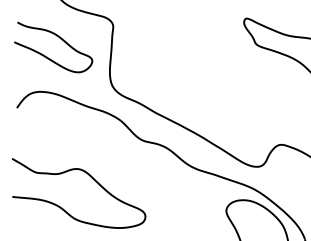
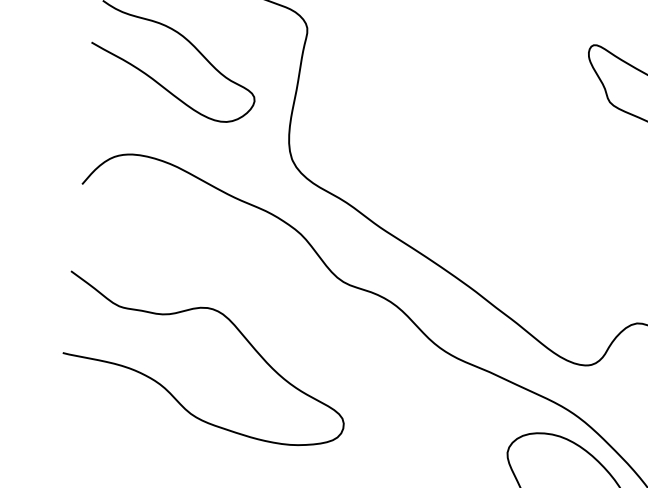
curve: (92, 179) -> (238, 334), moved

